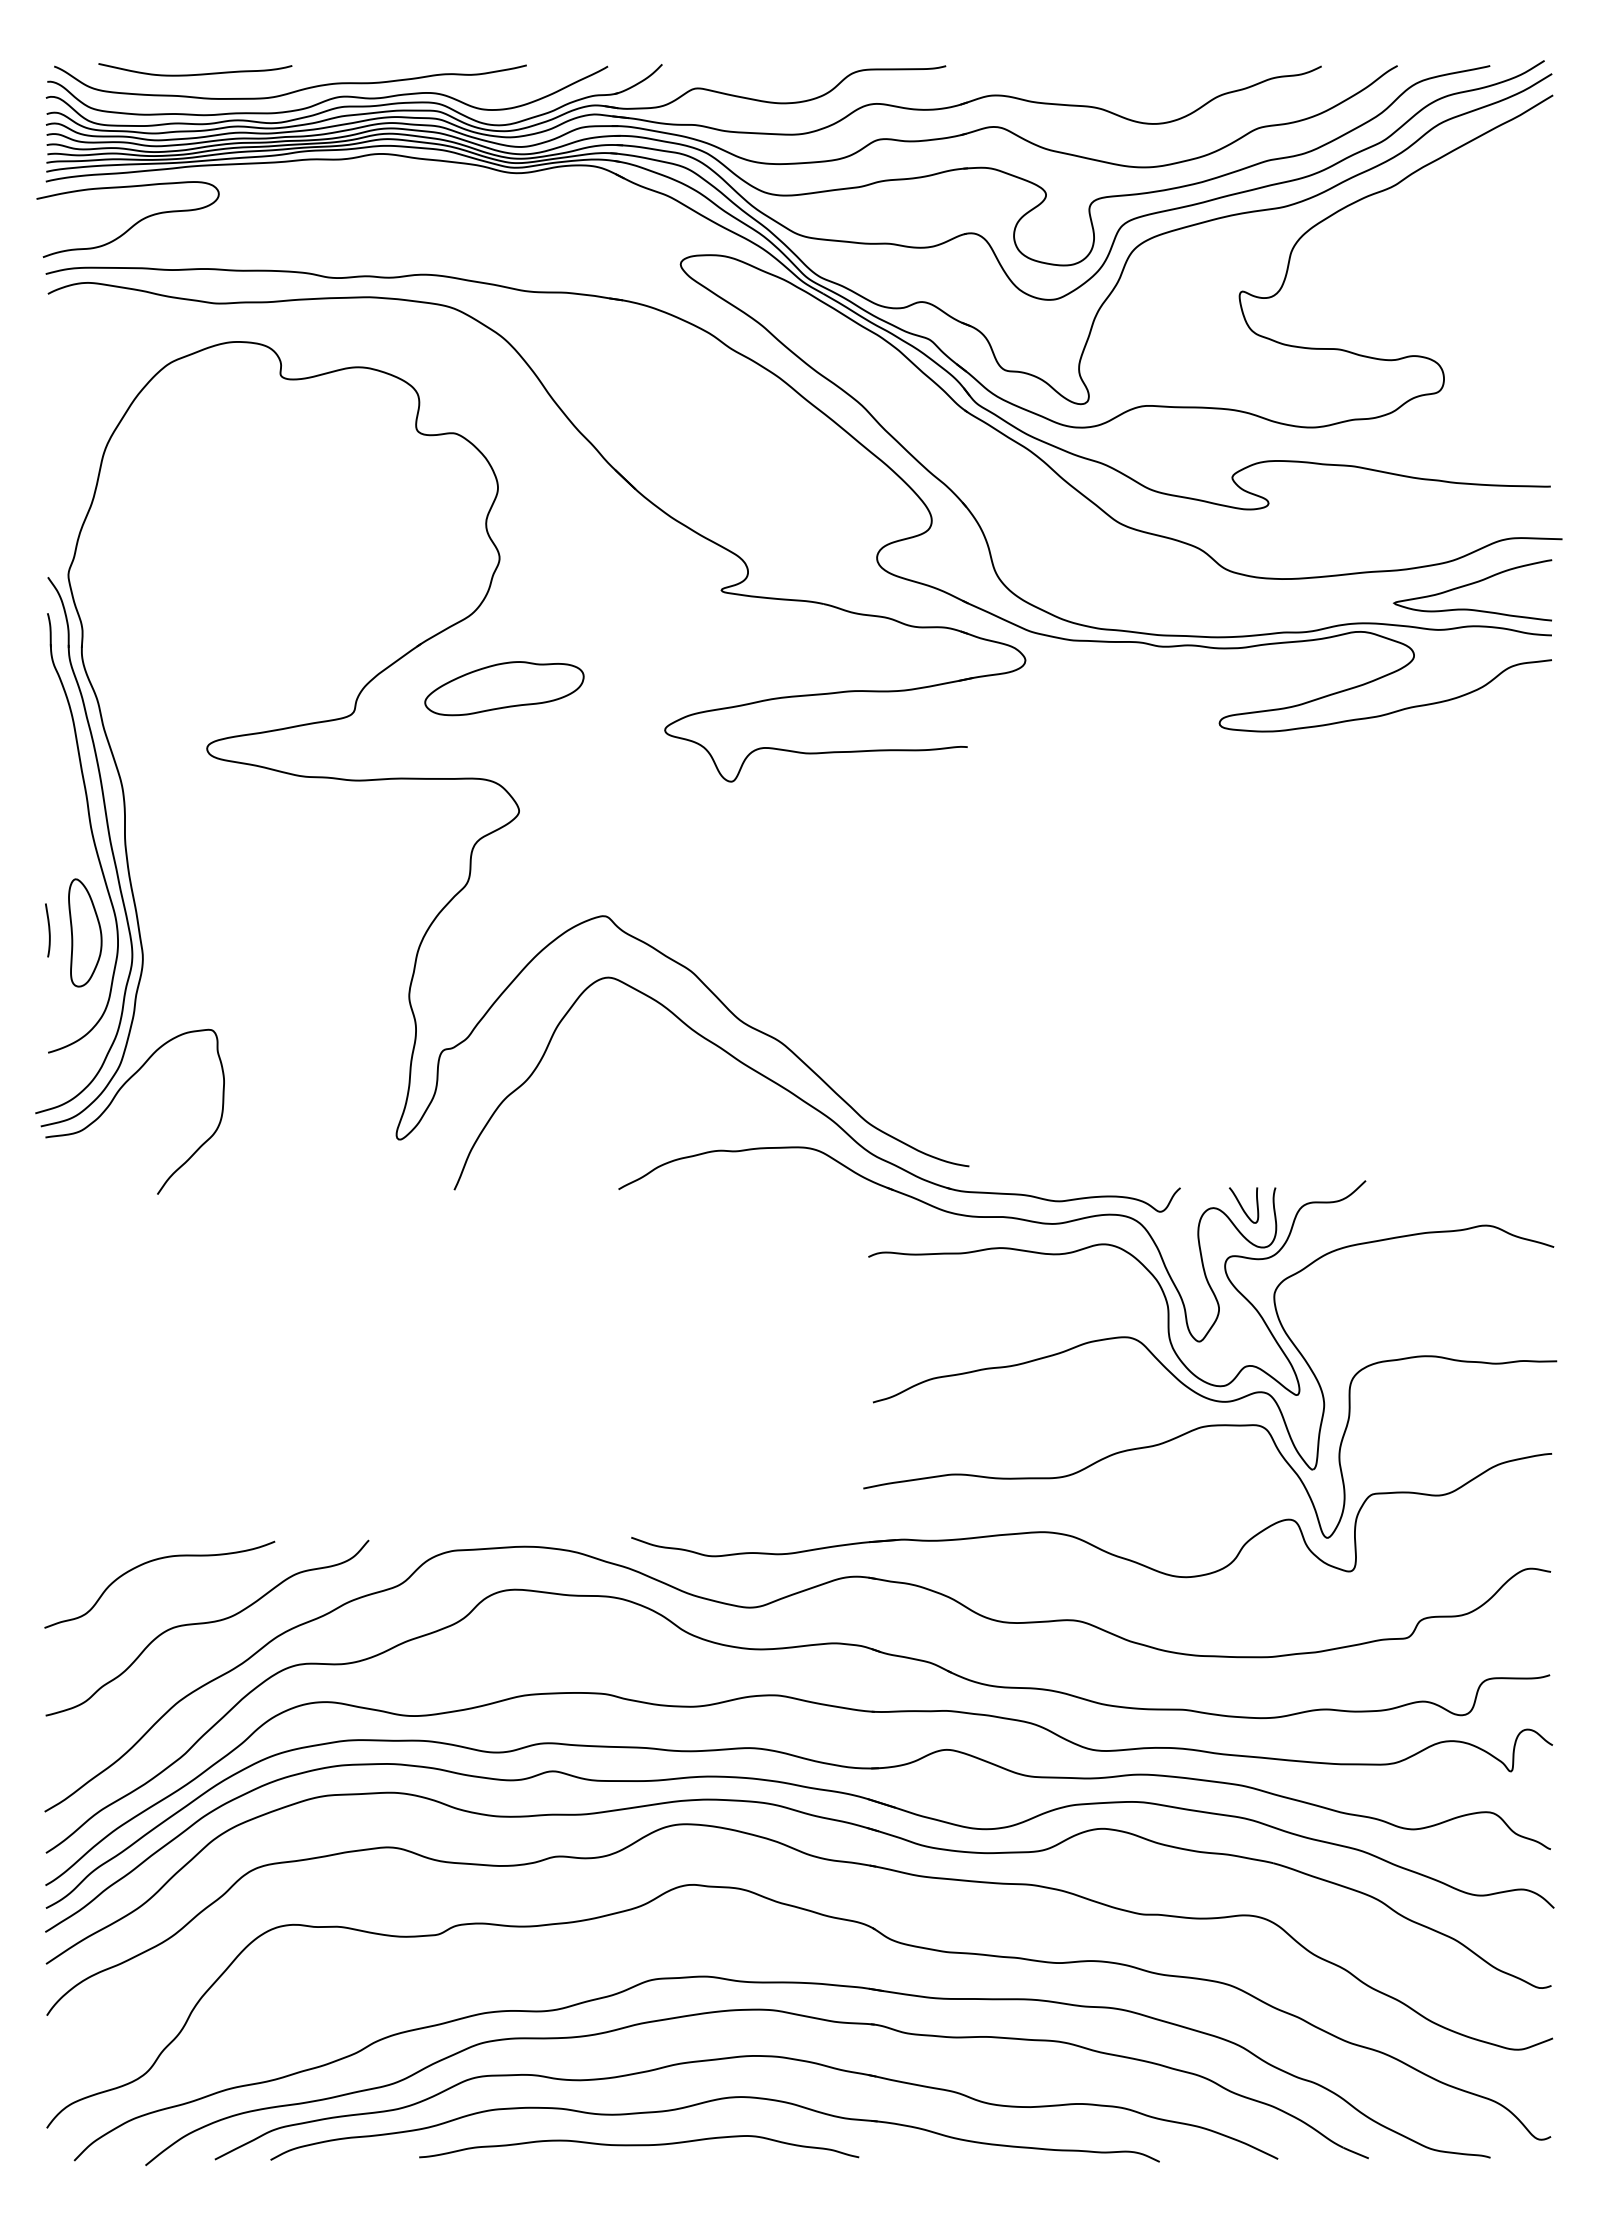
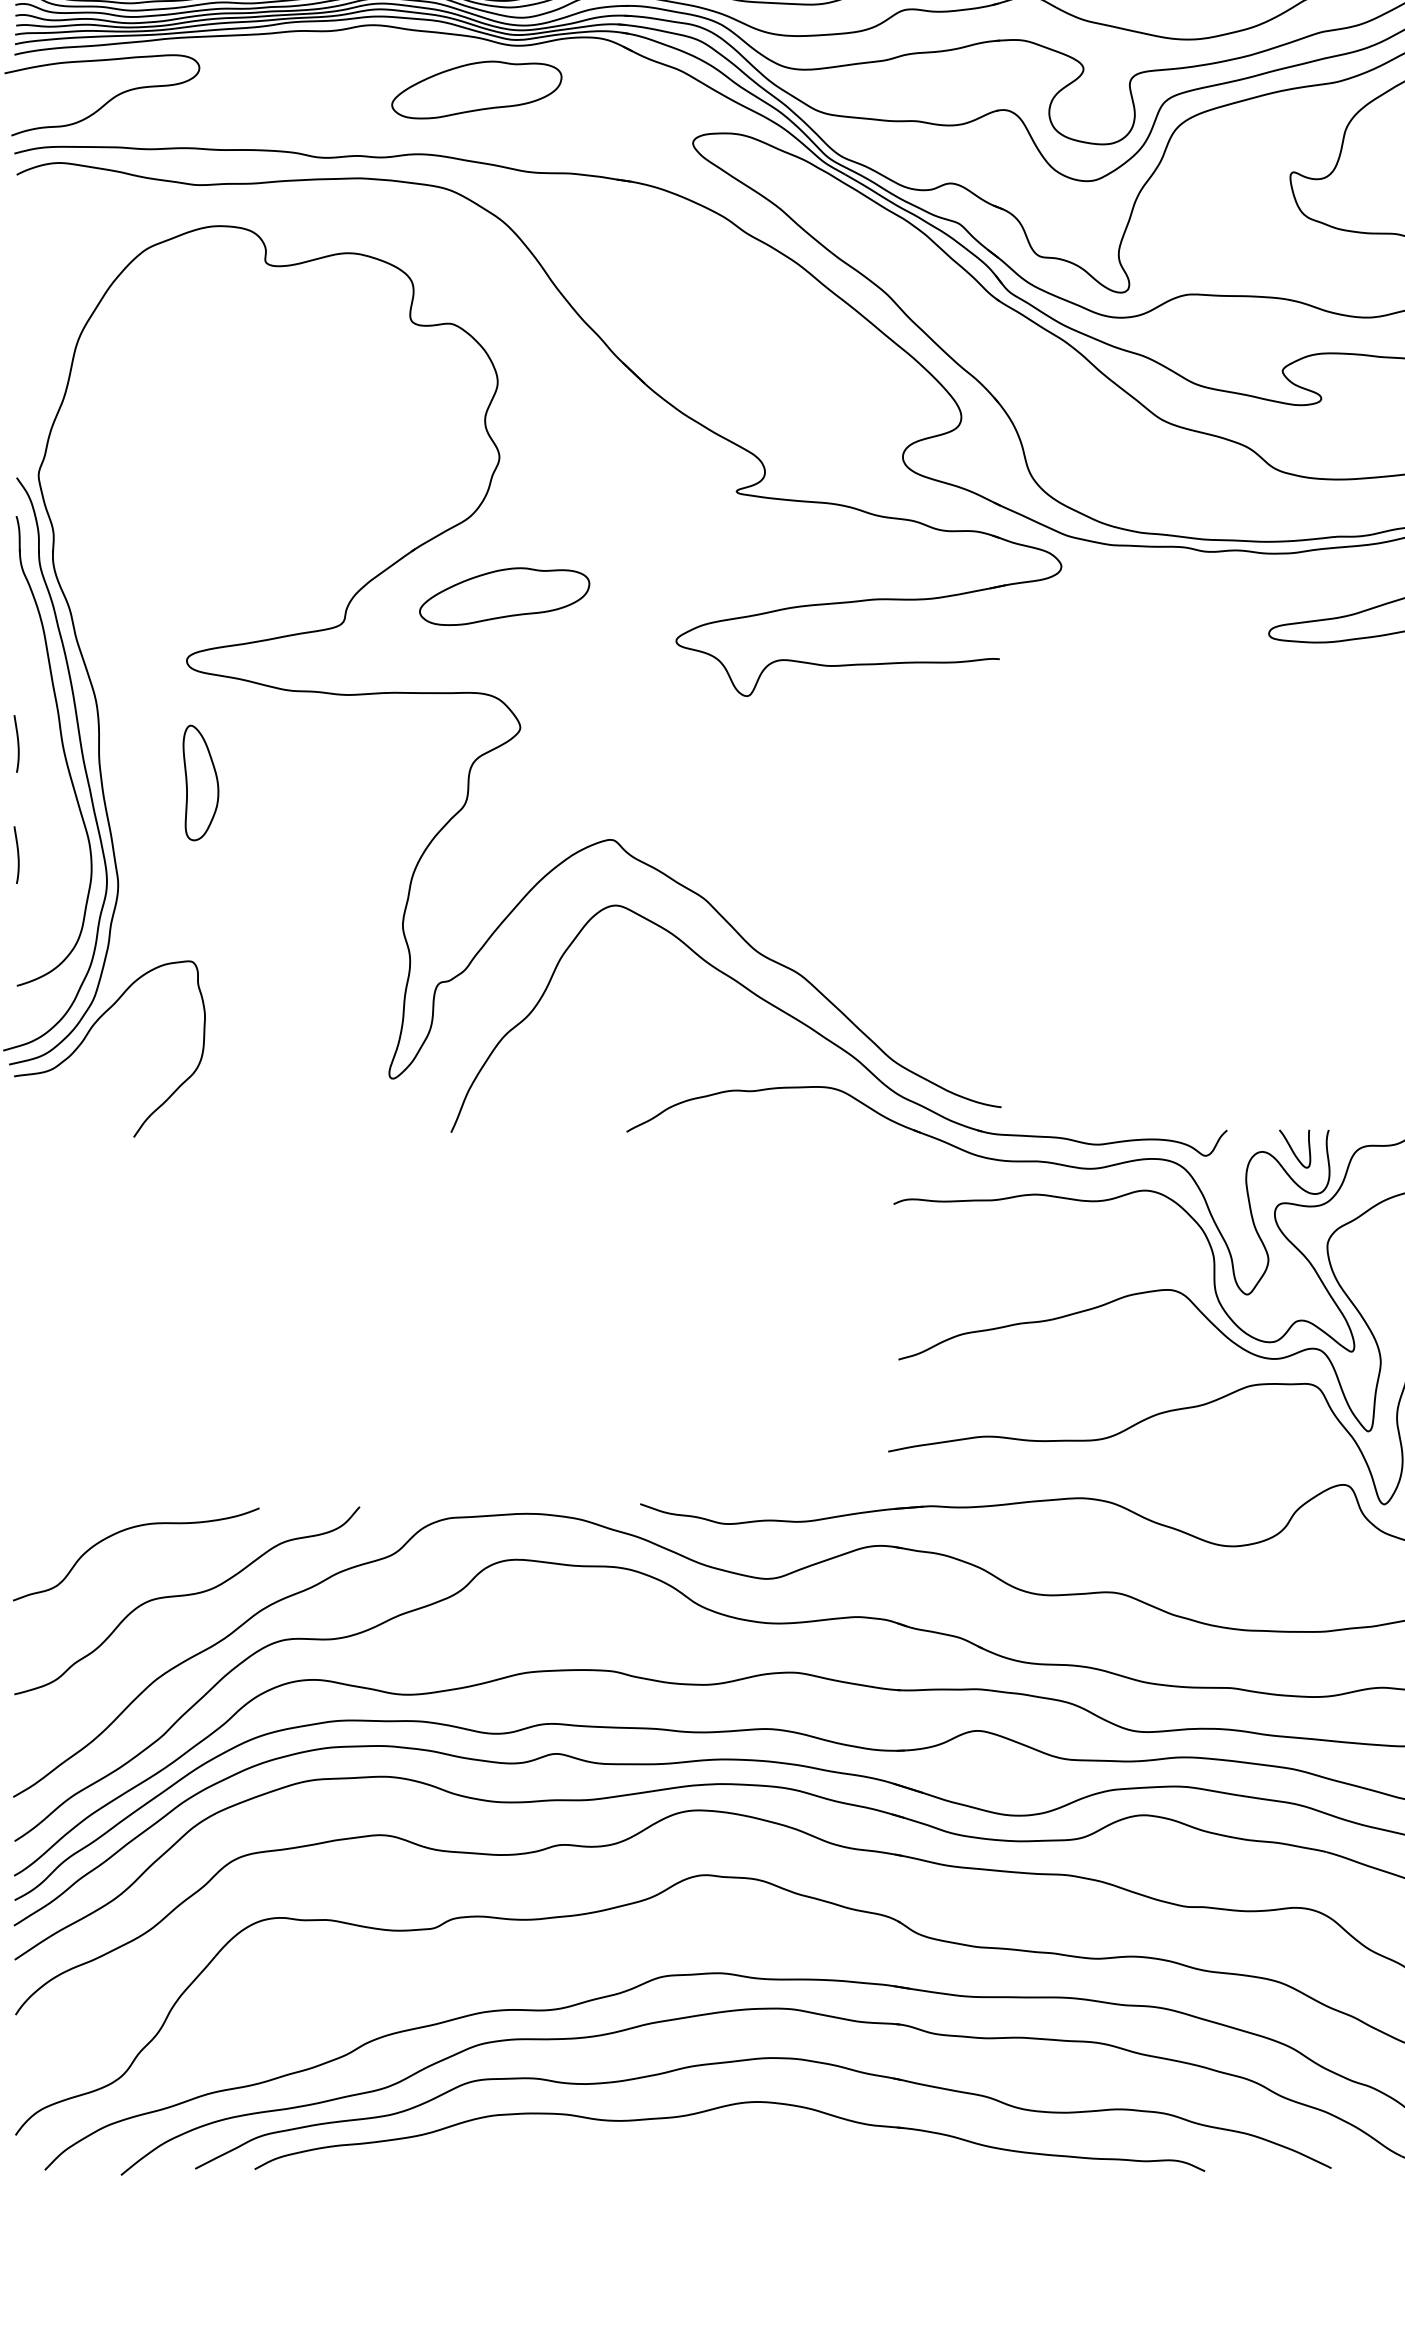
part: (478, 214) -> (476, 89), added
curve: (48, 826) -> (17, 744), added
part: (85, 932) -> (201, 782), moved
curve: (639, 2146) -> (648, 2154), removed

